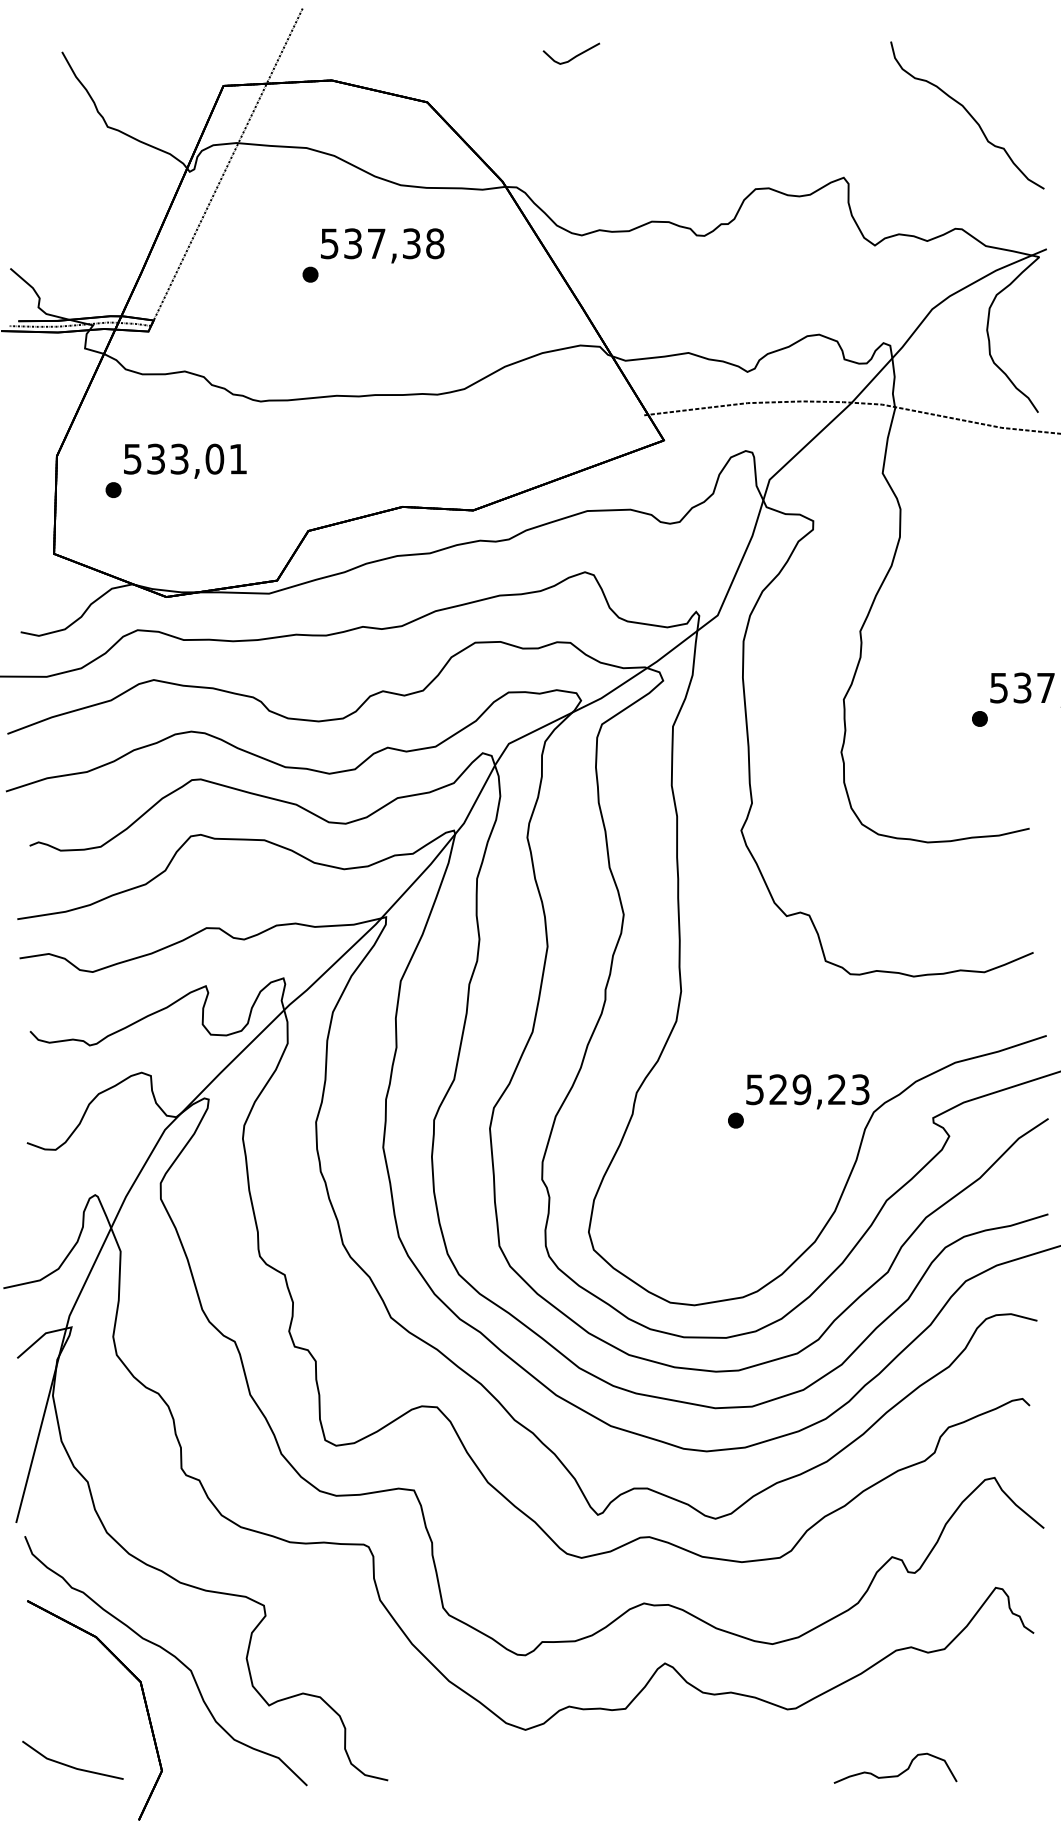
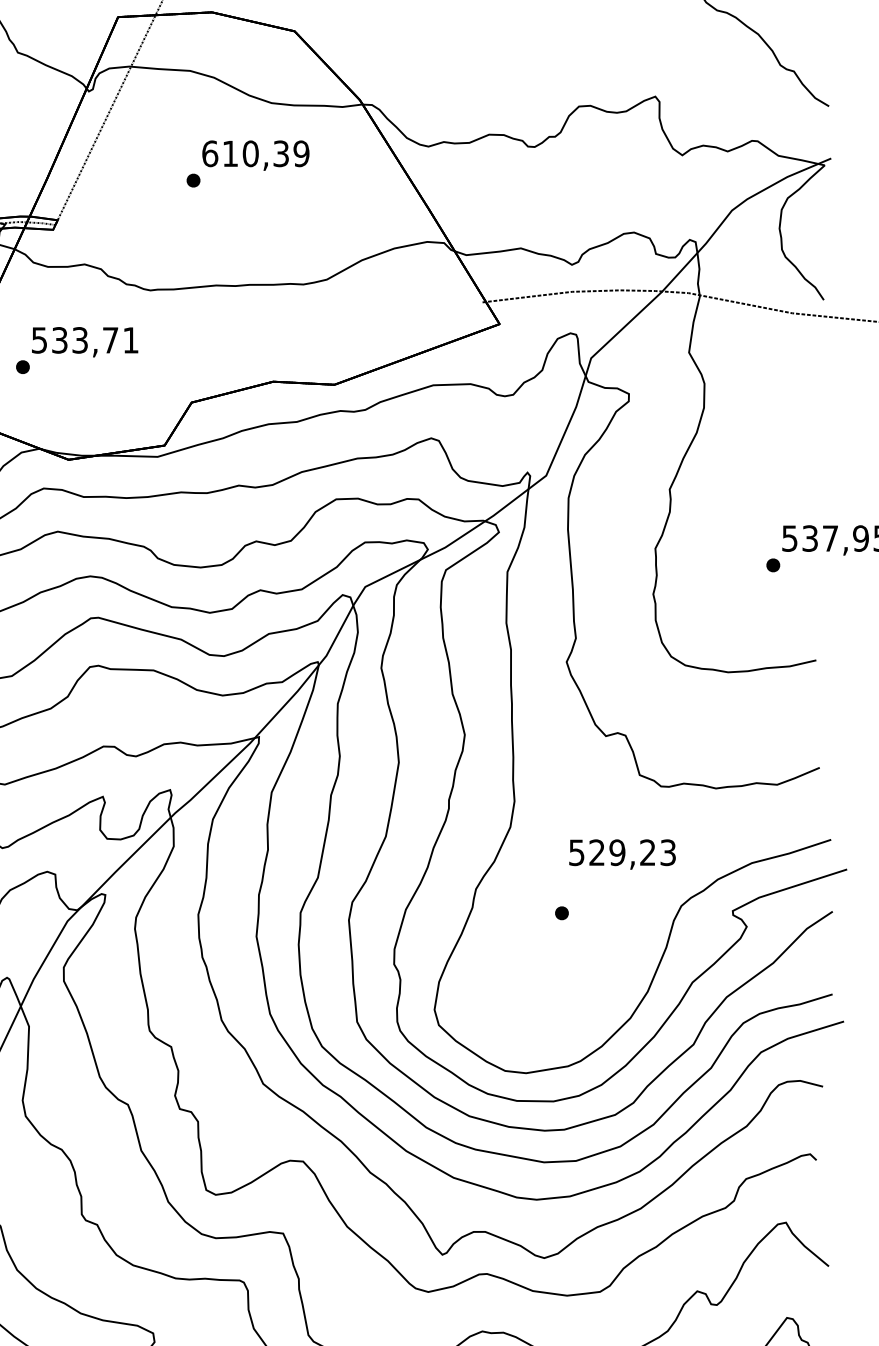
text: (382, 243) -> (255, 153), 537,38 -> 610,39
text: (214, 458) -> (110, 339), 533,01 -> 533,71
text: (807, 1091) -> (622, 854), moved

